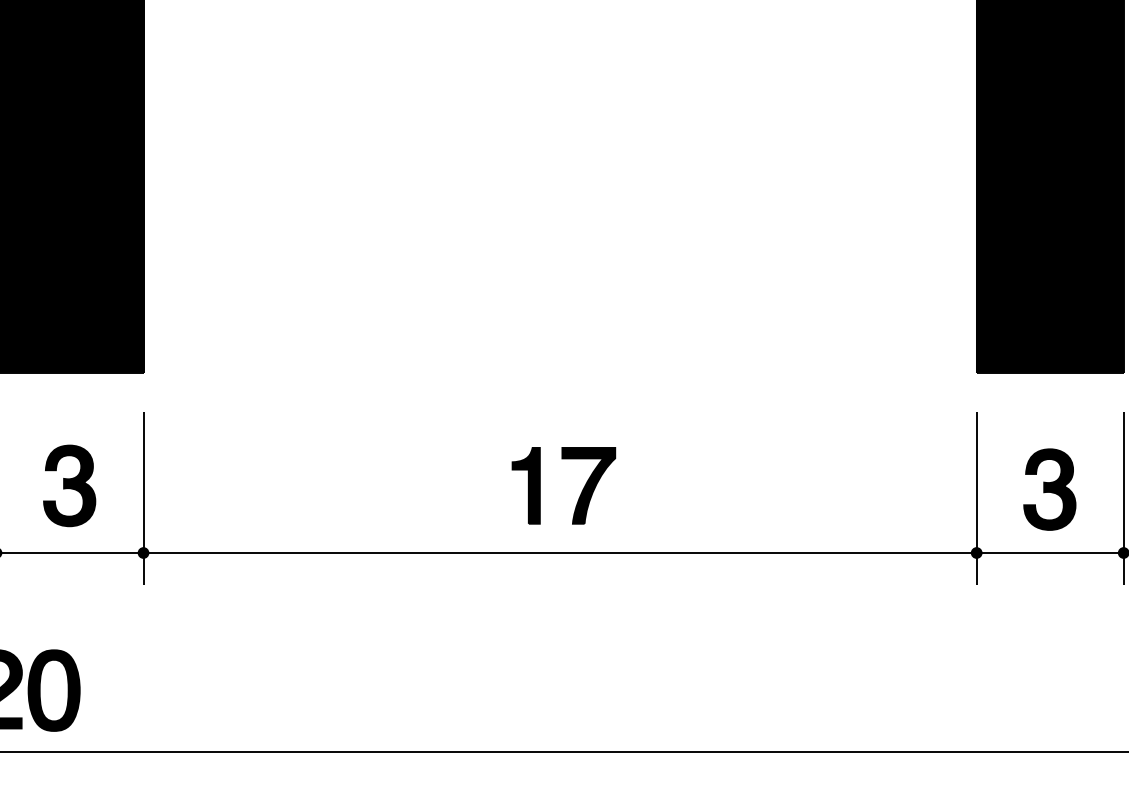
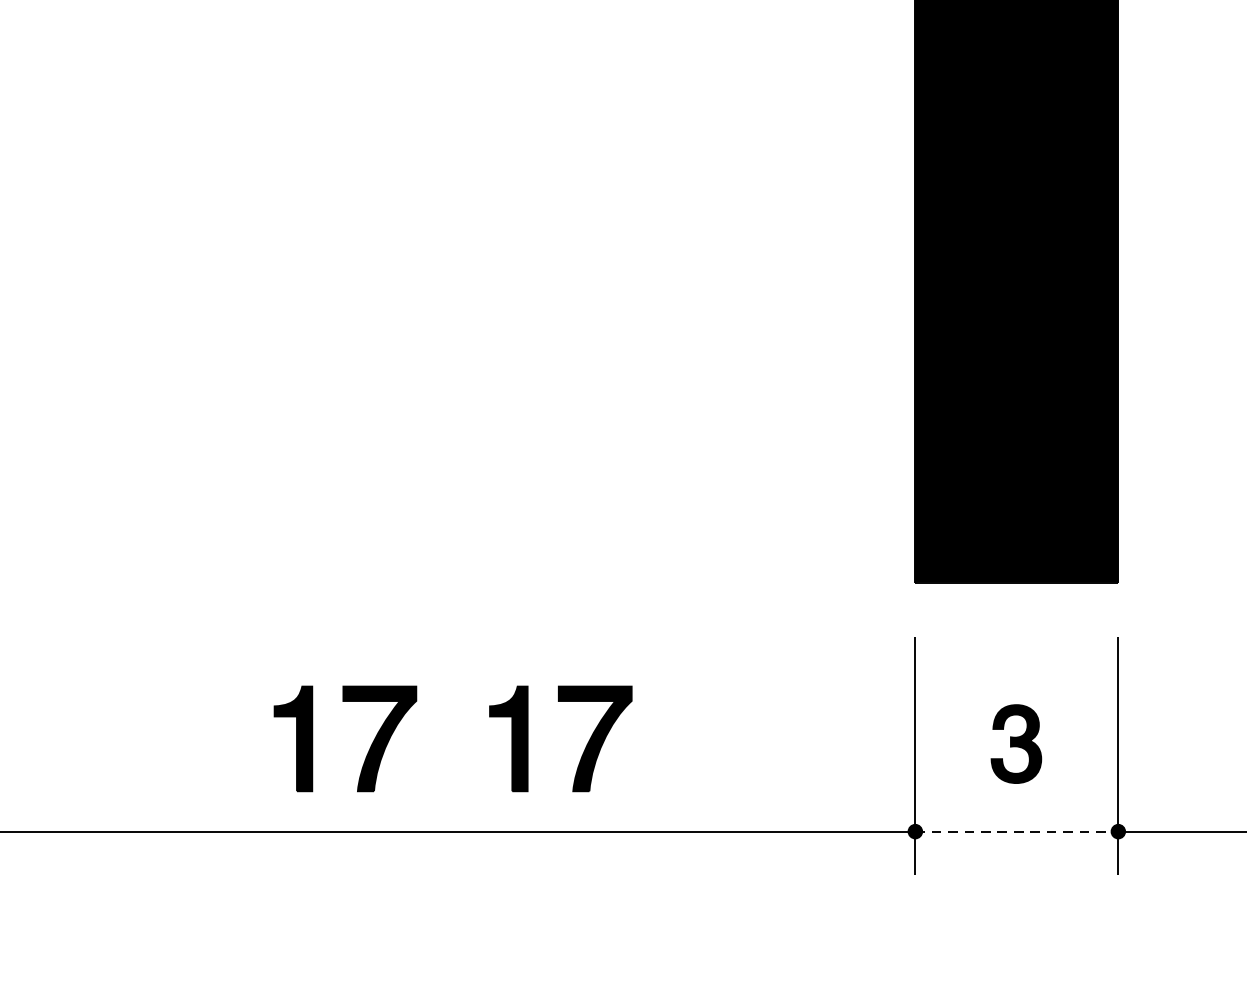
part: (1049, 489) -> (1015, 743), size x0.7
part: (736, 493) -> (583, 749), added
line: (1050, 553) -> (1017, 832), solid -> dashed

